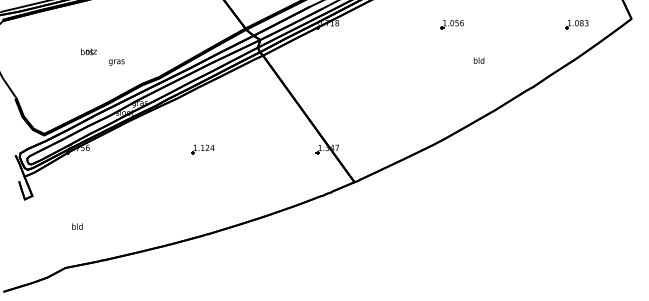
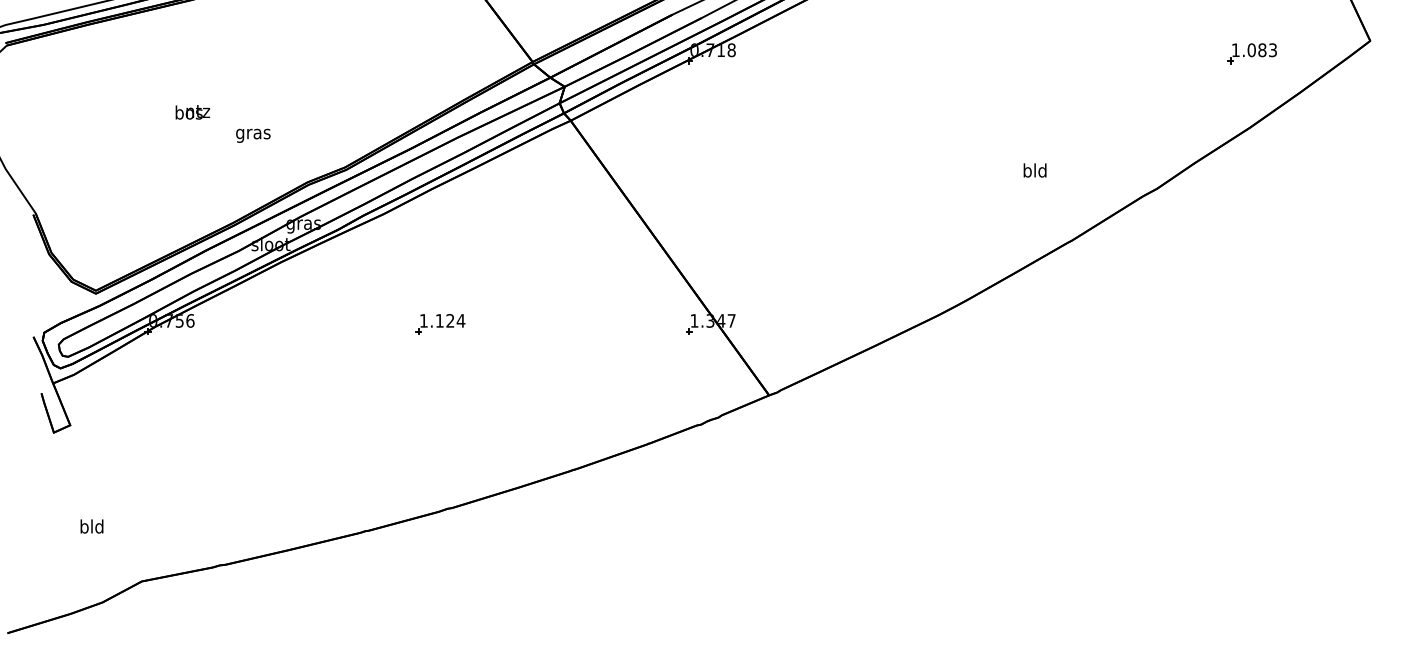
part: (451, 24) -> (979, 53), removed
text: (478, 60) -> (1033, 170), moved
text: (77, 226) -> (92, 526), moved

